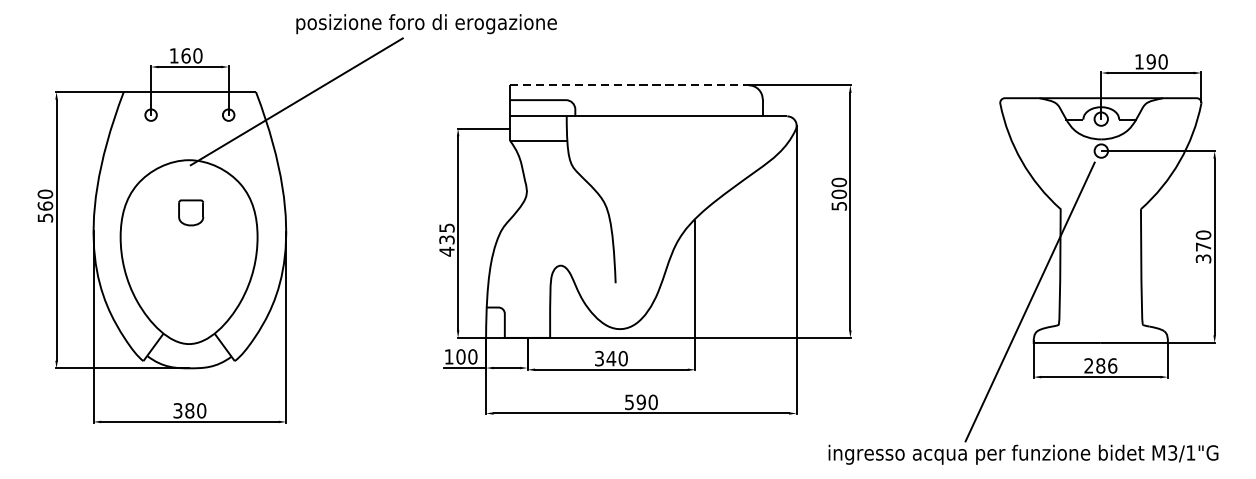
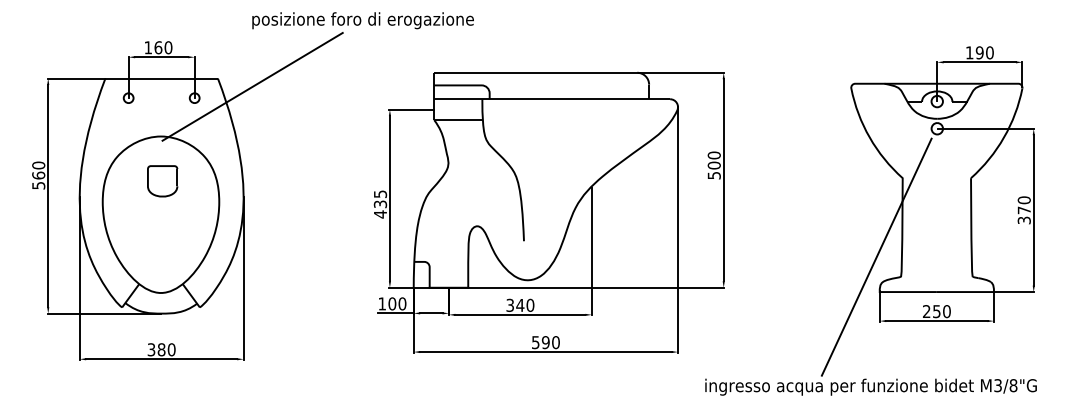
line: (629, 84) -> (535, 72), dashed -> solid
part: (190, 213) -> (162, 181), size x1.43
text: (1106, 365) -> (941, 311), 286 -> 250
text: (1190, 452) -> (1013, 385), M3/1"G -> M3/8"G

